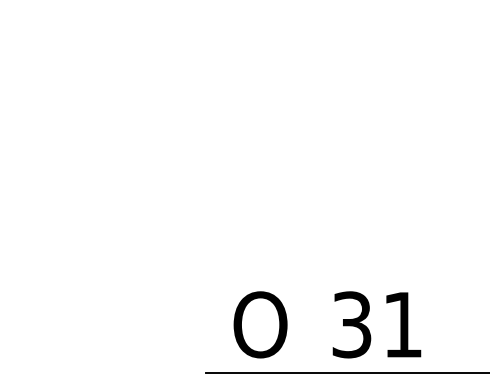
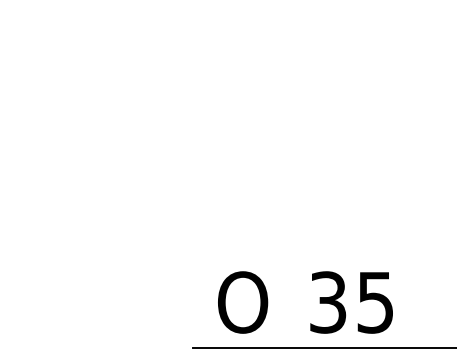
text: (401, 324) -> (374, 302), 31 -> 35

